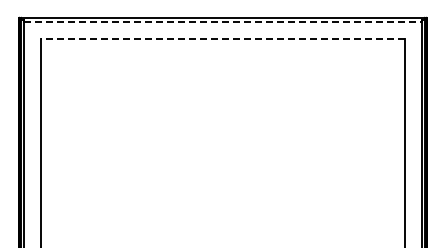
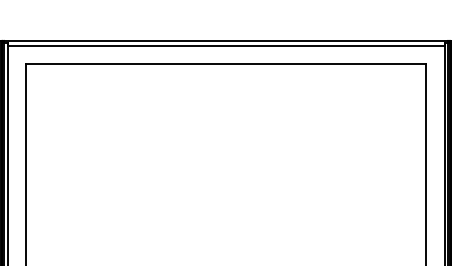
line: (222, 22) -> (225, 46), dashed -> solid
line: (223, 39) -> (226, 64), dashed -> solid

